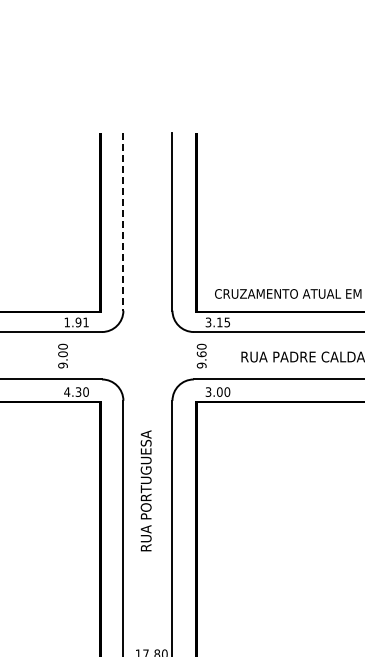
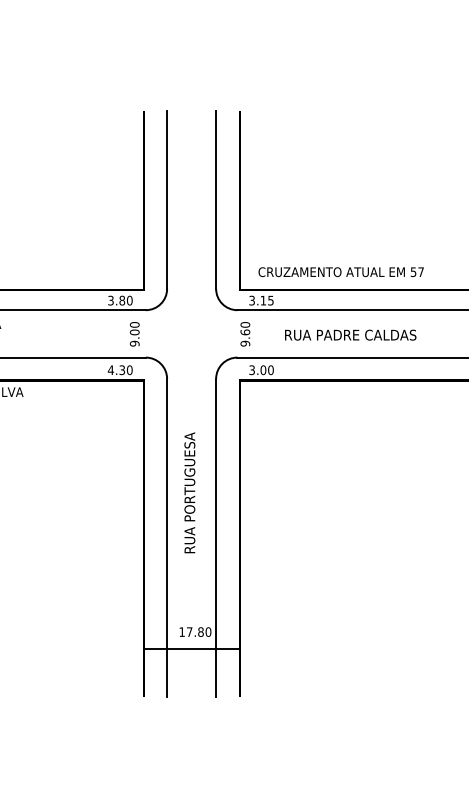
line: (123, 221) -> (167, 199), dashed -> solid
text: (76, 322) -> (120, 300), 1.91 -> 3.80
text: (62, 356) -> (134, 334), moved
text: (145, 490) -> (189, 492), moved

